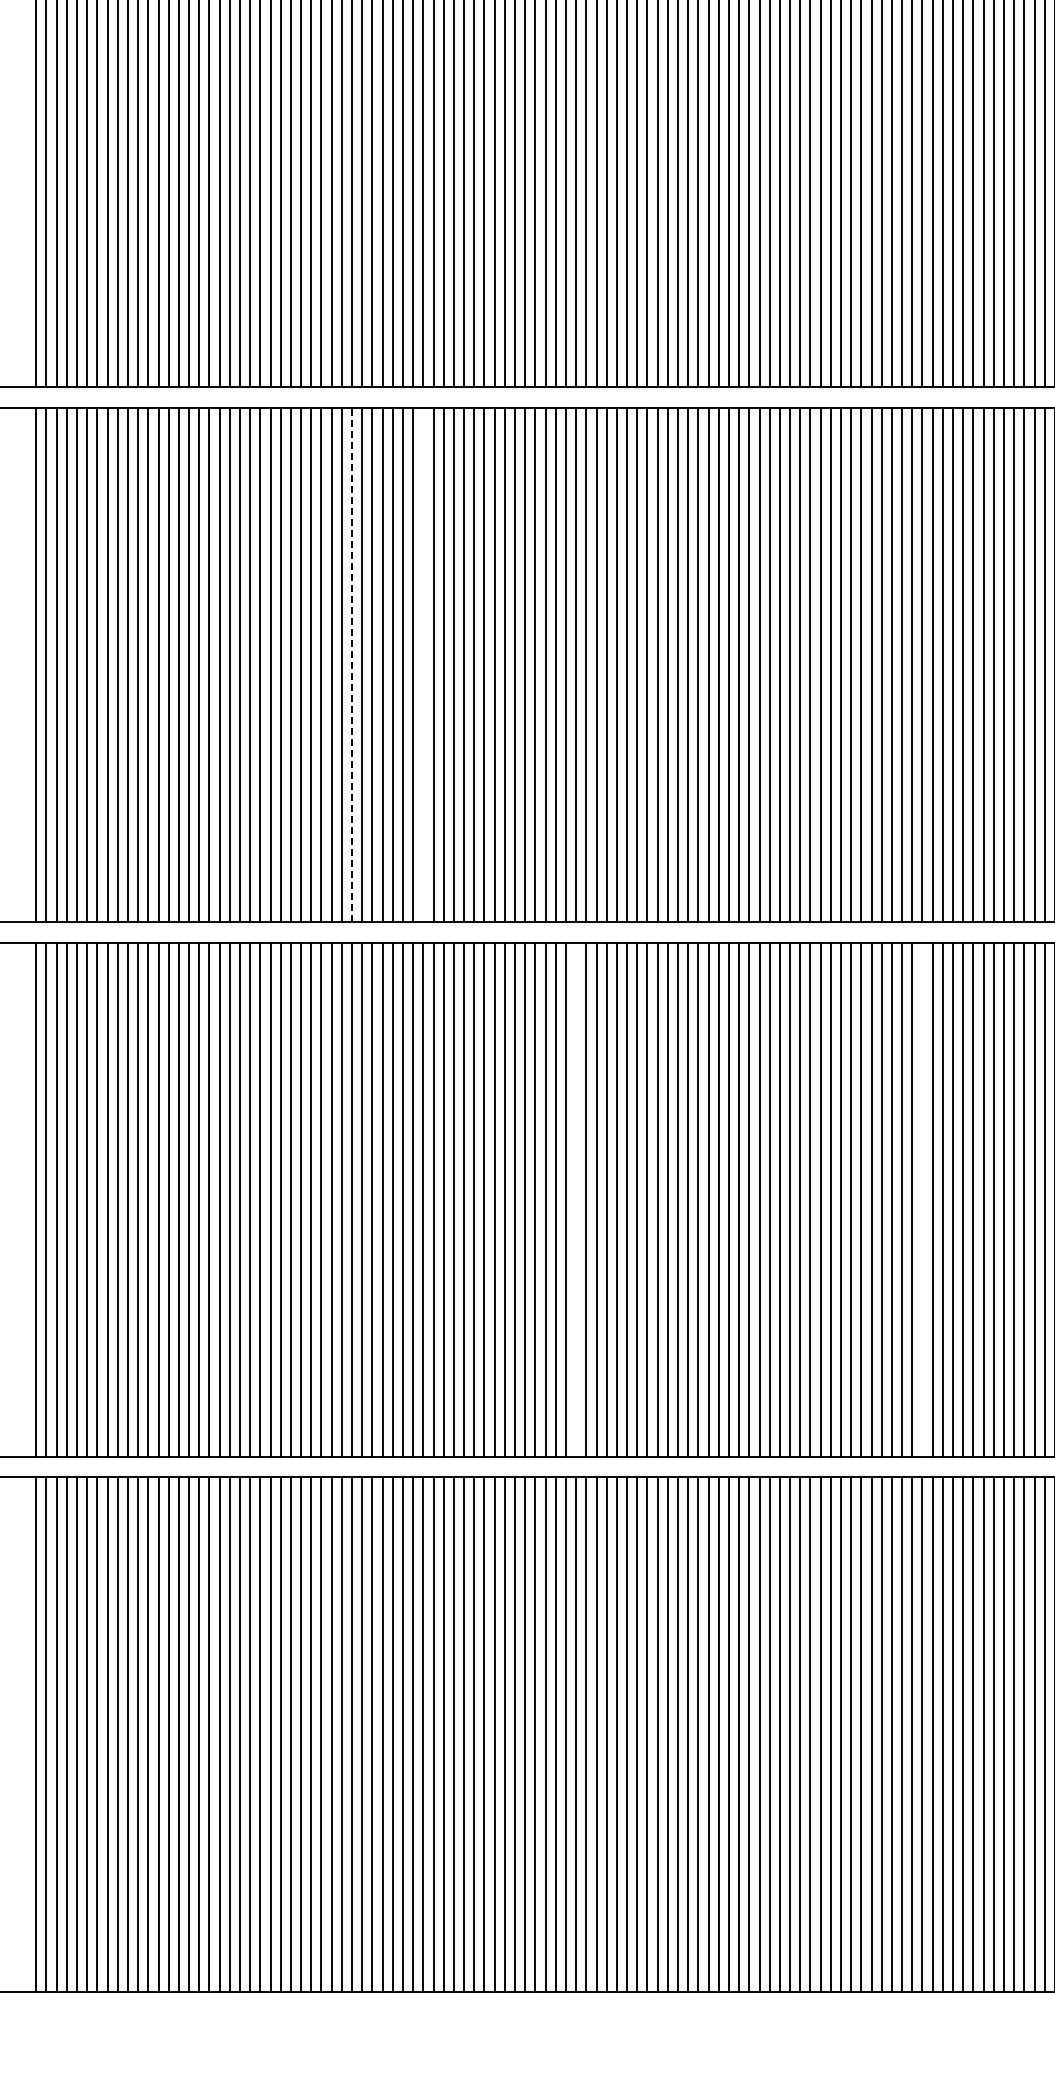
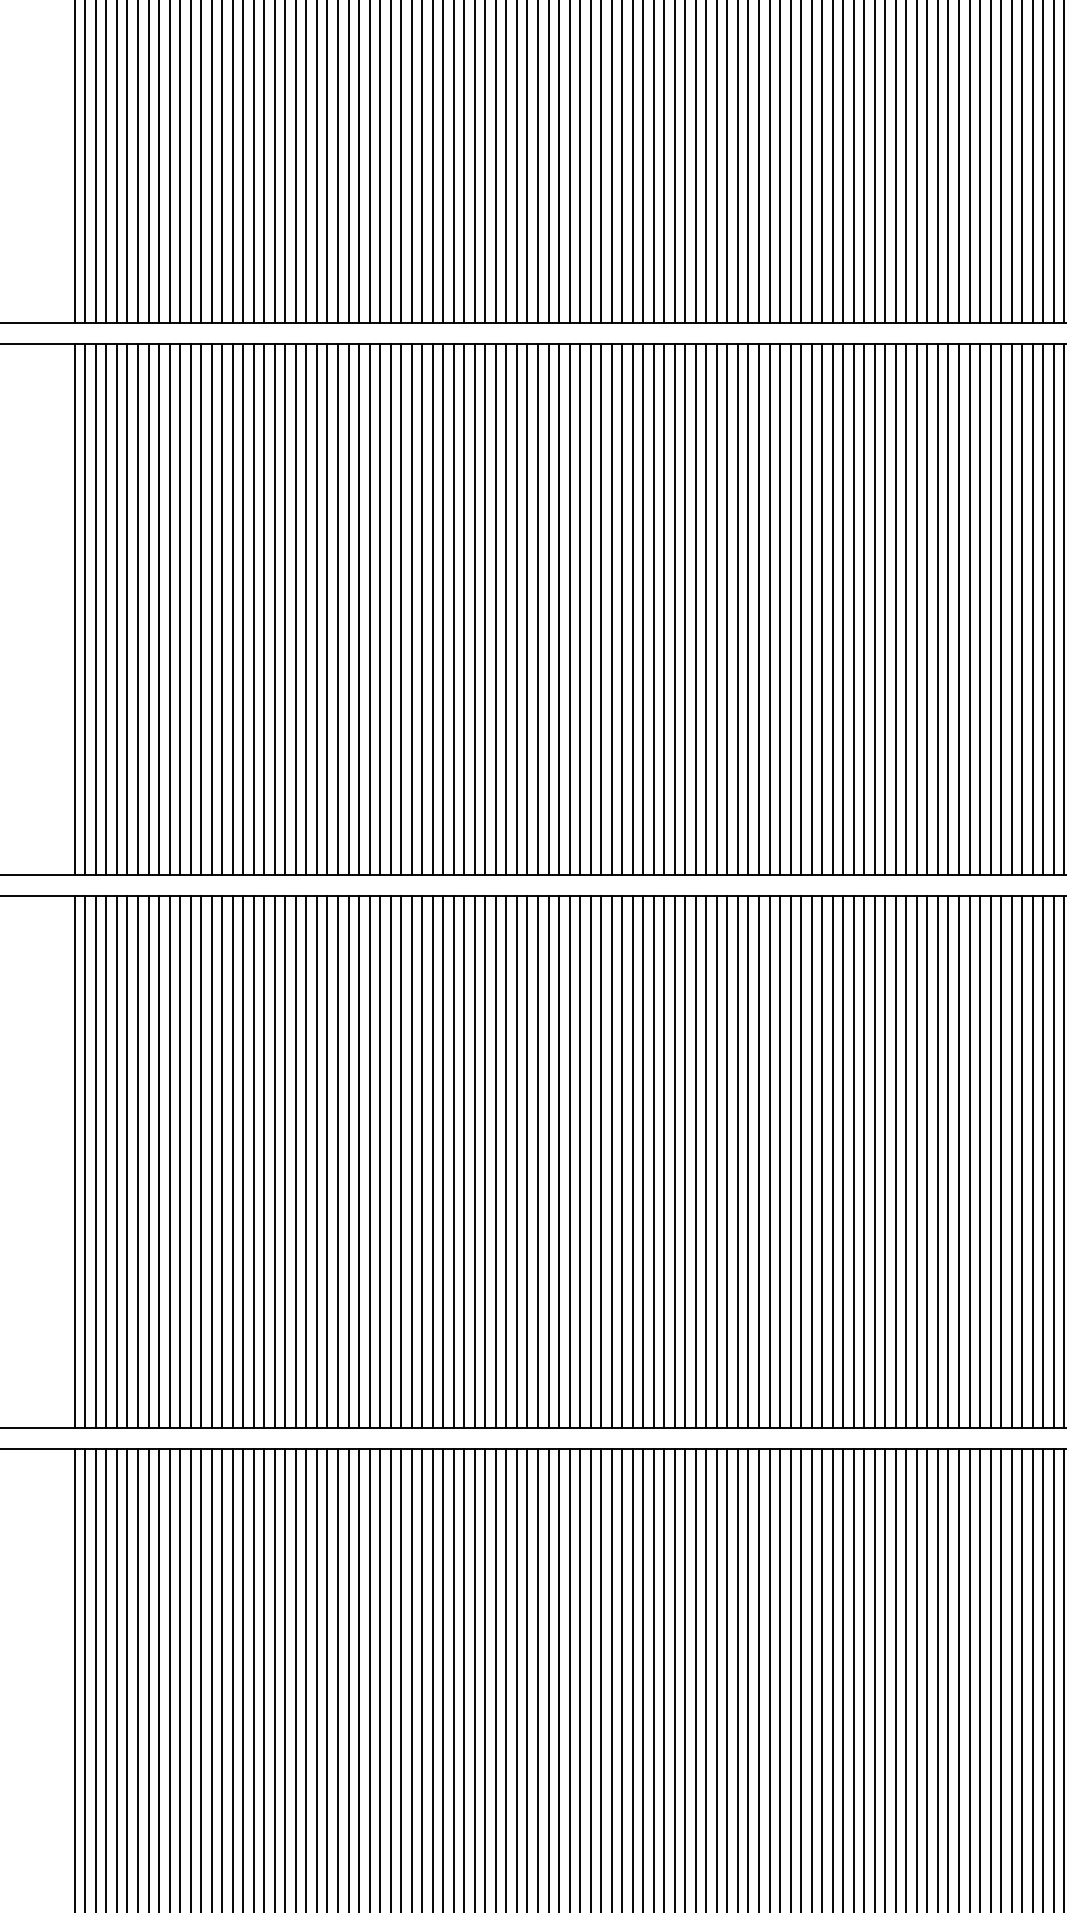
line: (352, 664) -> (401, 608), dashed -> solid
line: (423, 664) -> (474, 608), added
line: (576, 1199) -> (633, 1161), added
line: (922, 1199) -> (990, 1161), added

